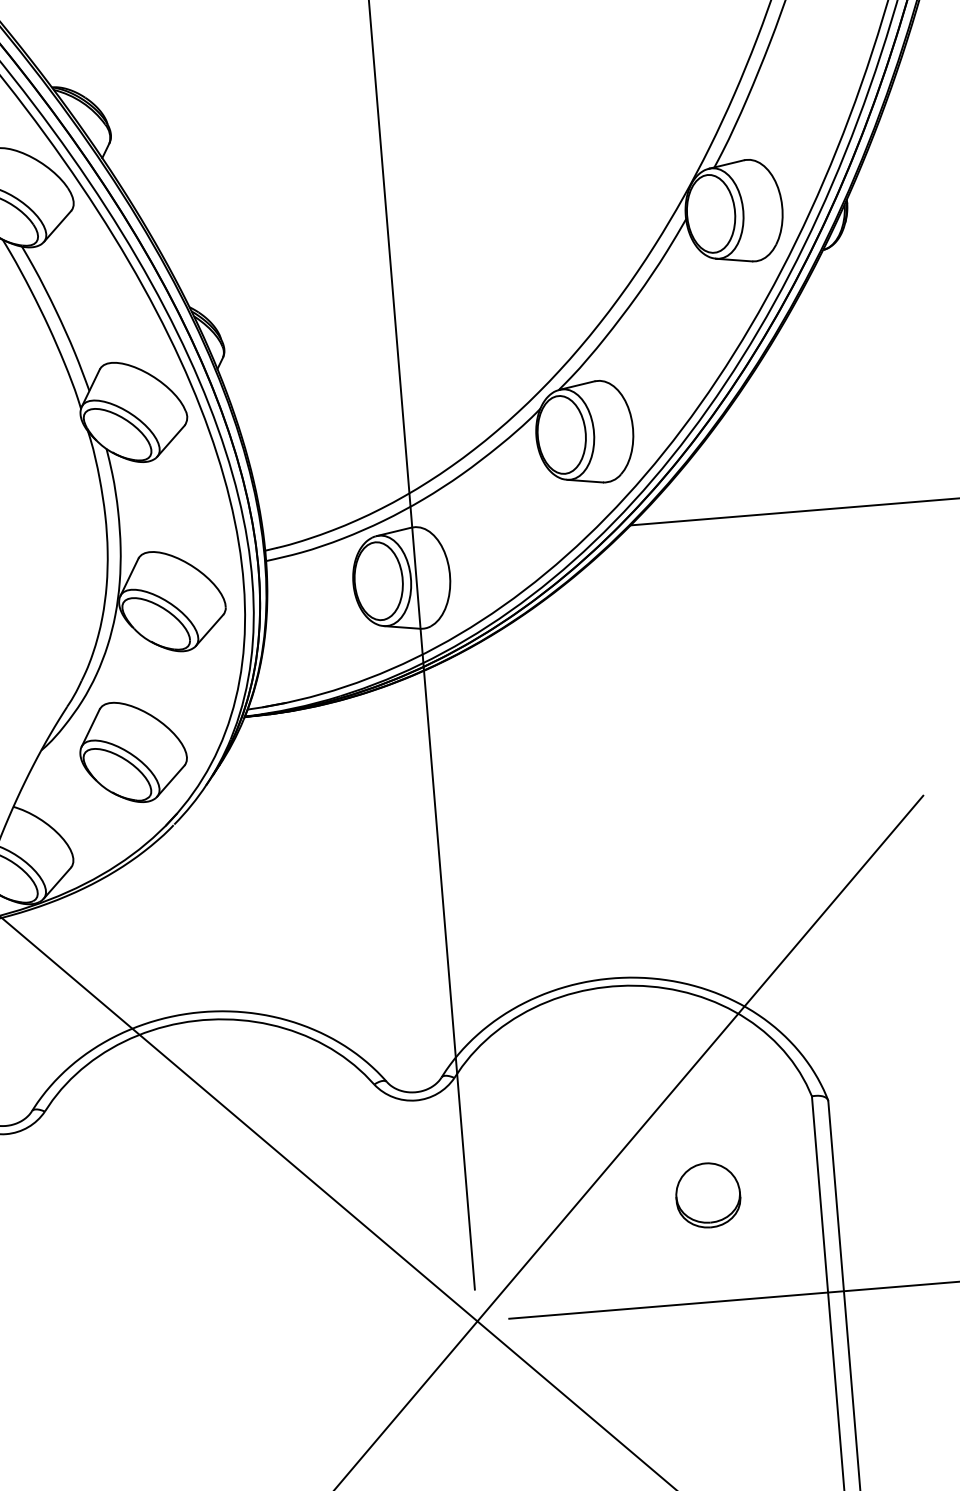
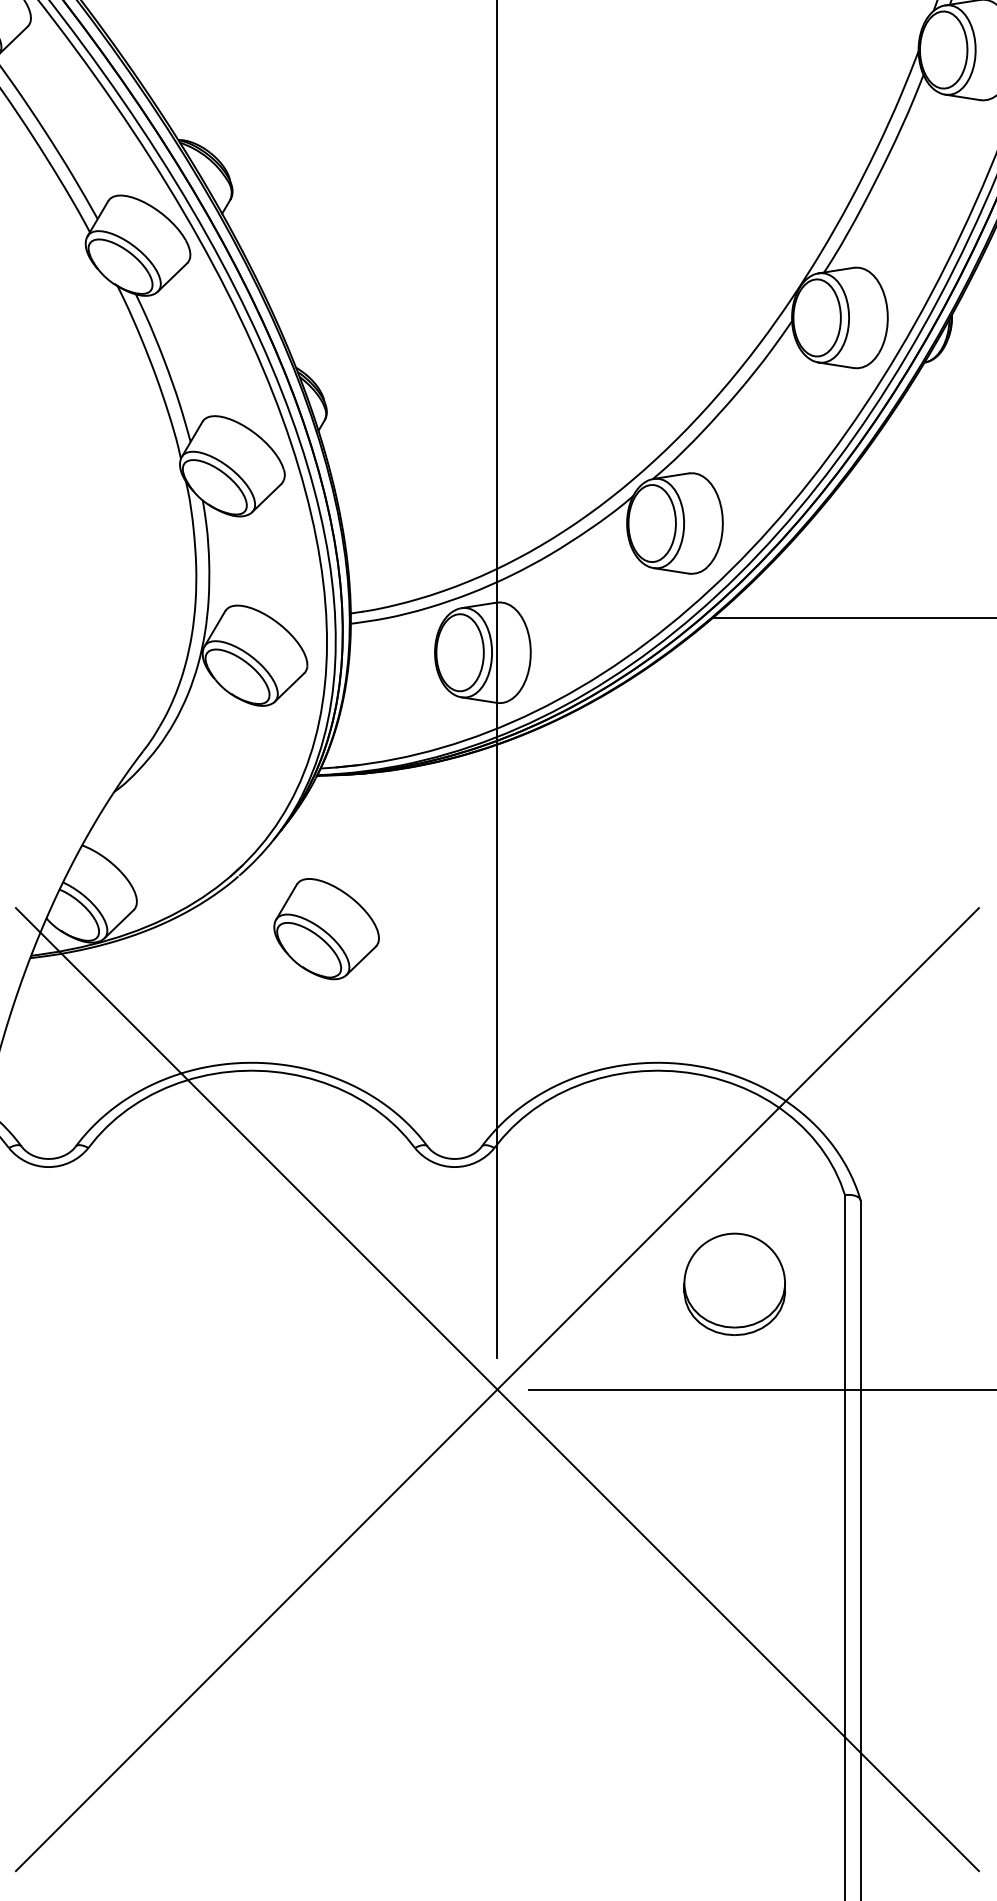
part: (133, 752) -> (326, 929), moved
part: (707, 1194) -> (734, 1283), size x1.6

